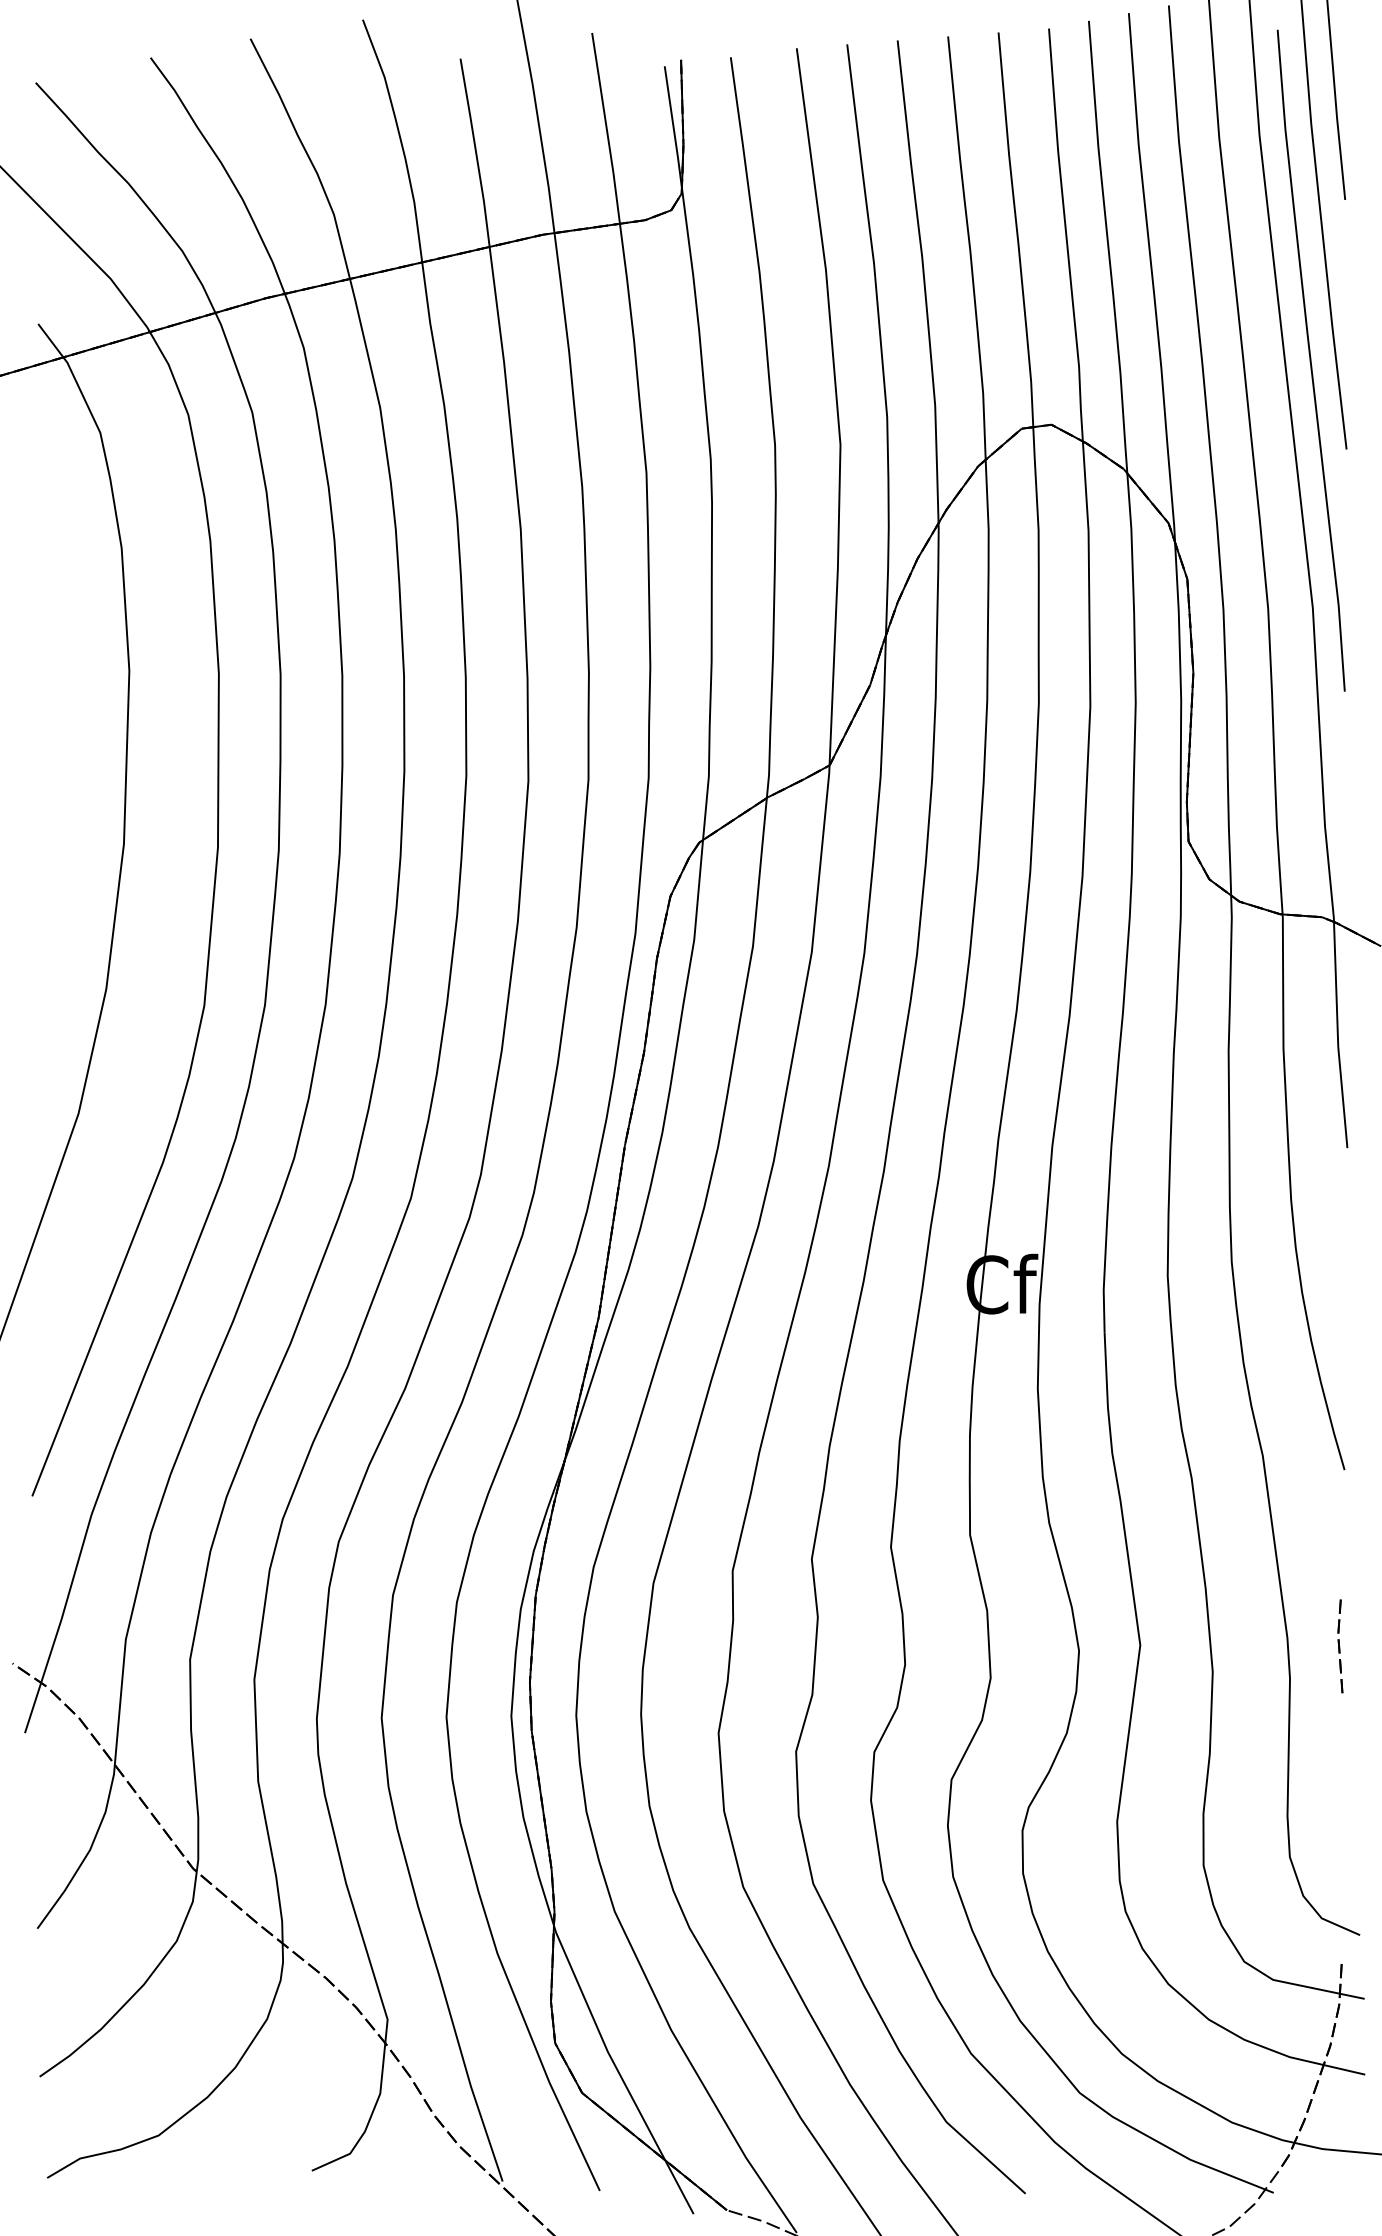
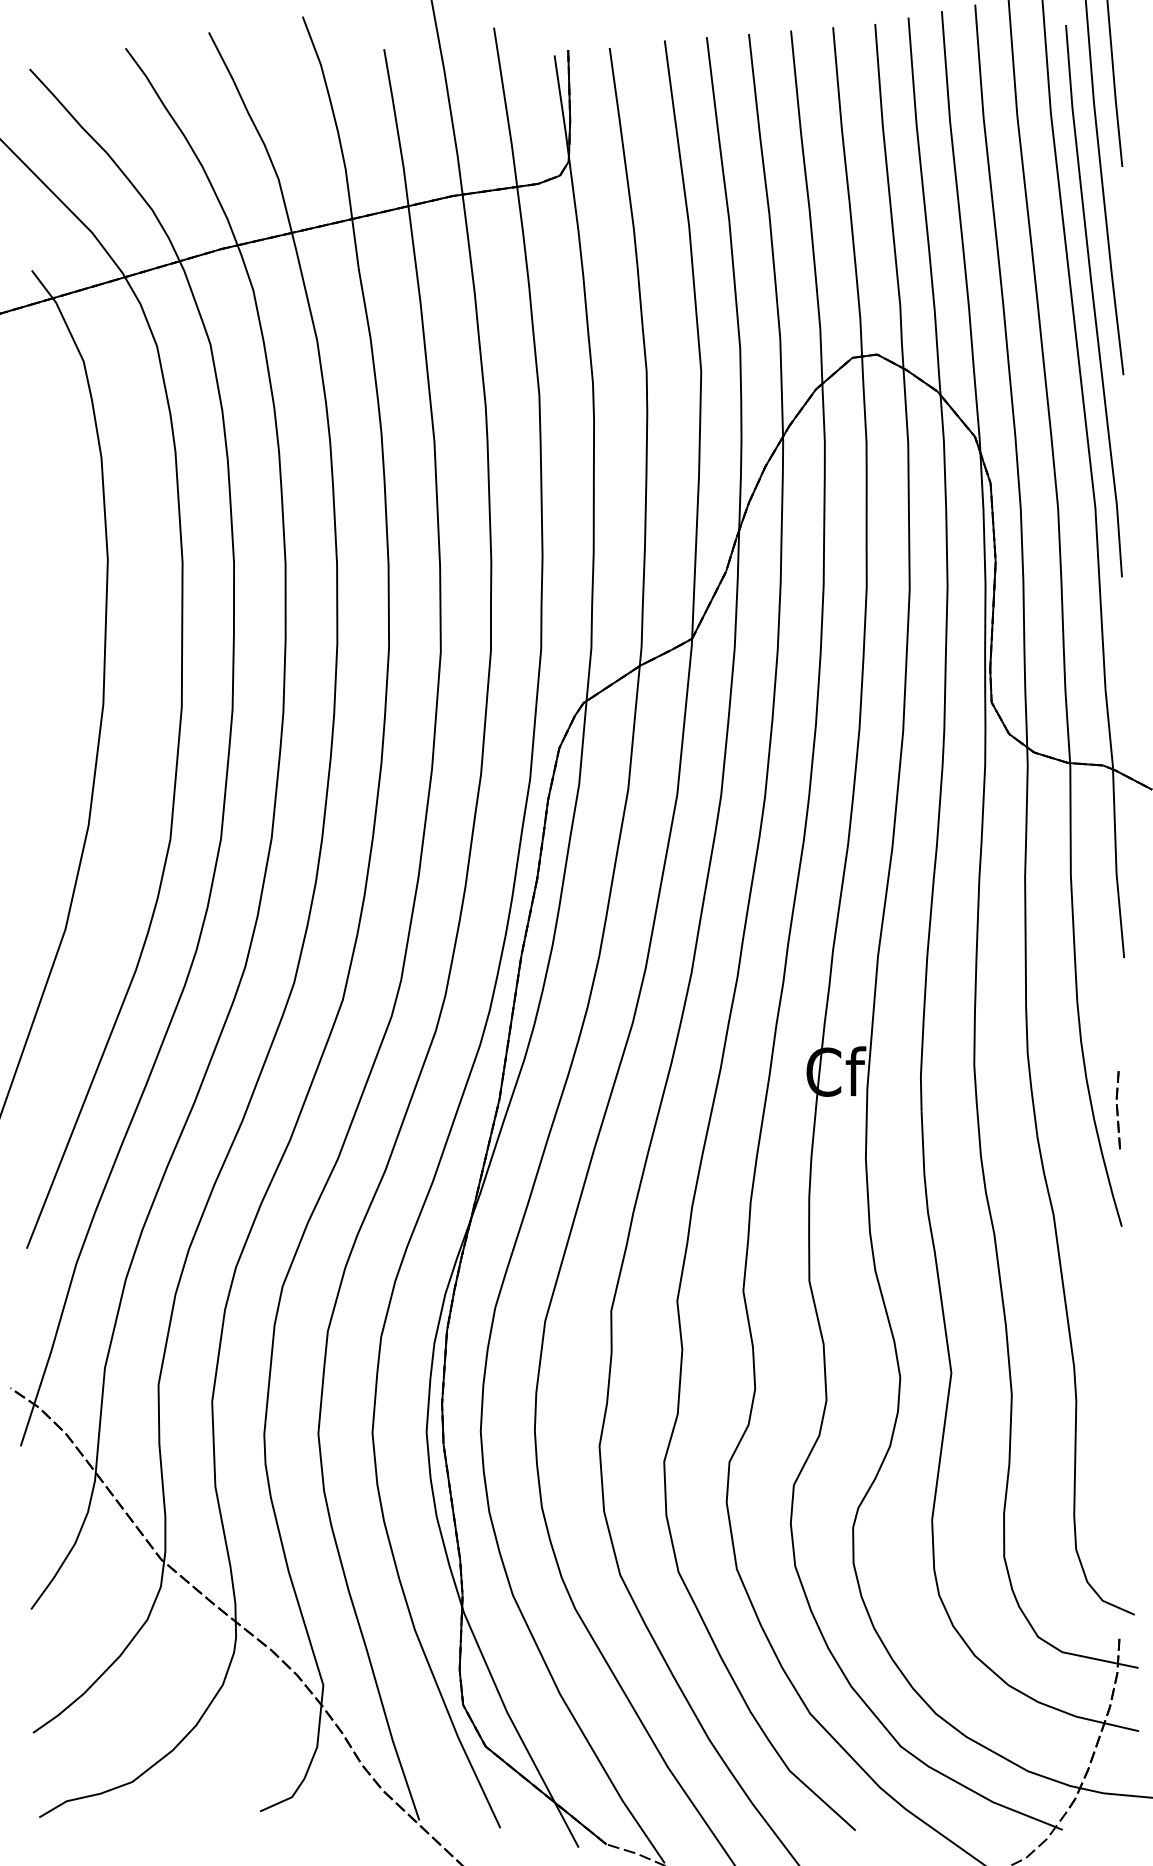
part: (1340, 1646) -> (1118, 1110), moved

